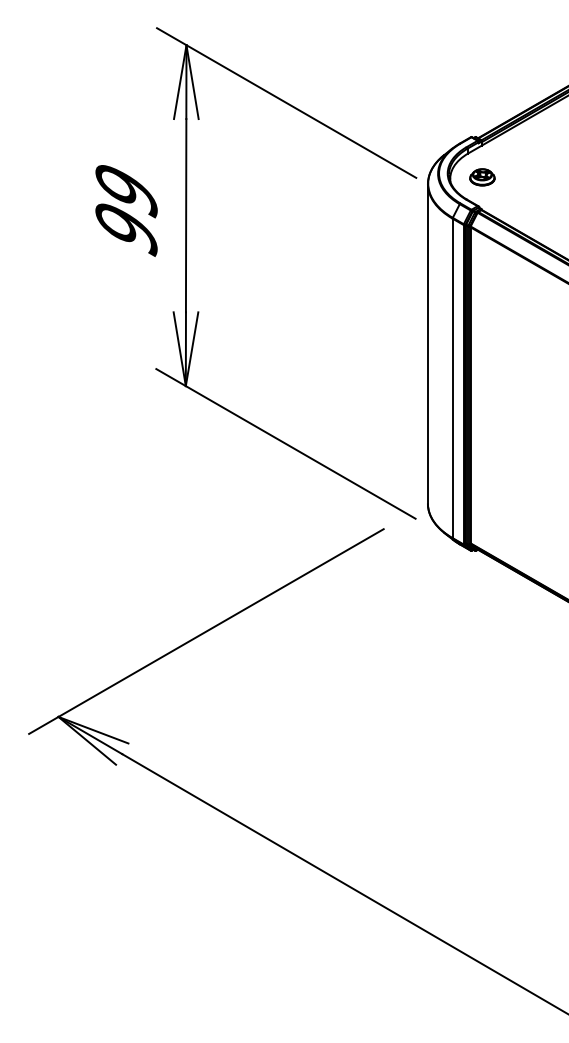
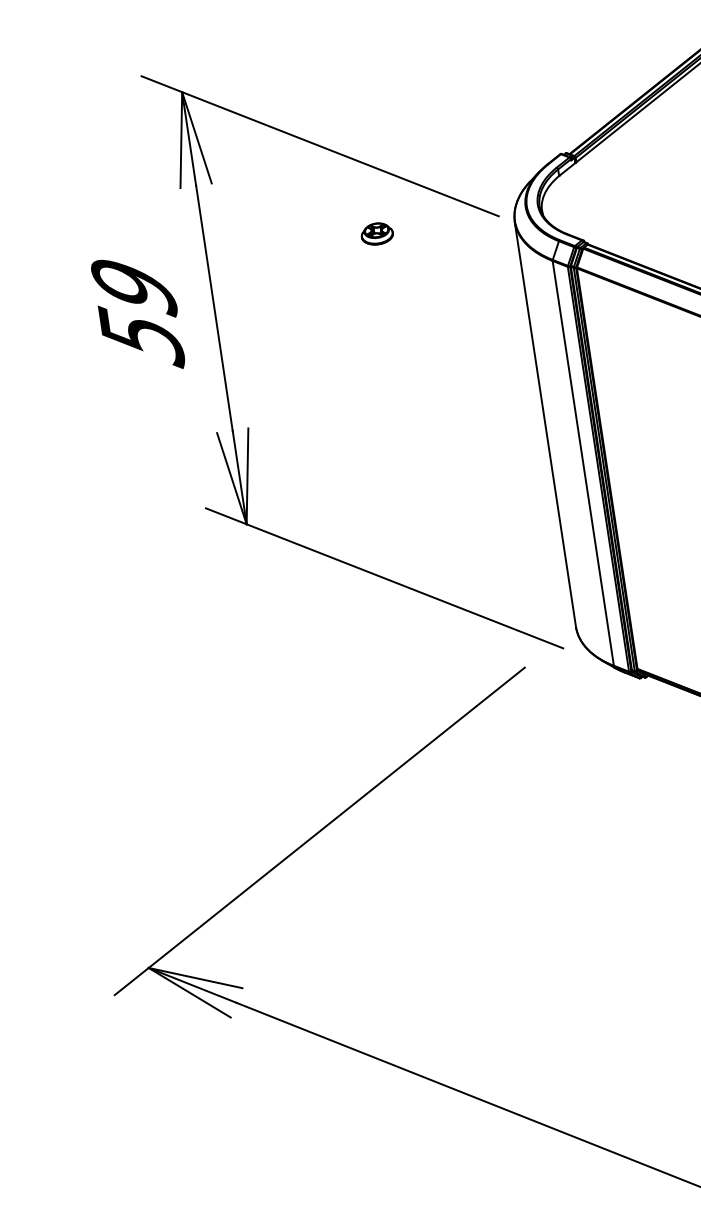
part: (482, 177) -> (377, 234), moved
text: (126, 229) -> (141, 337), 99 -> 59

